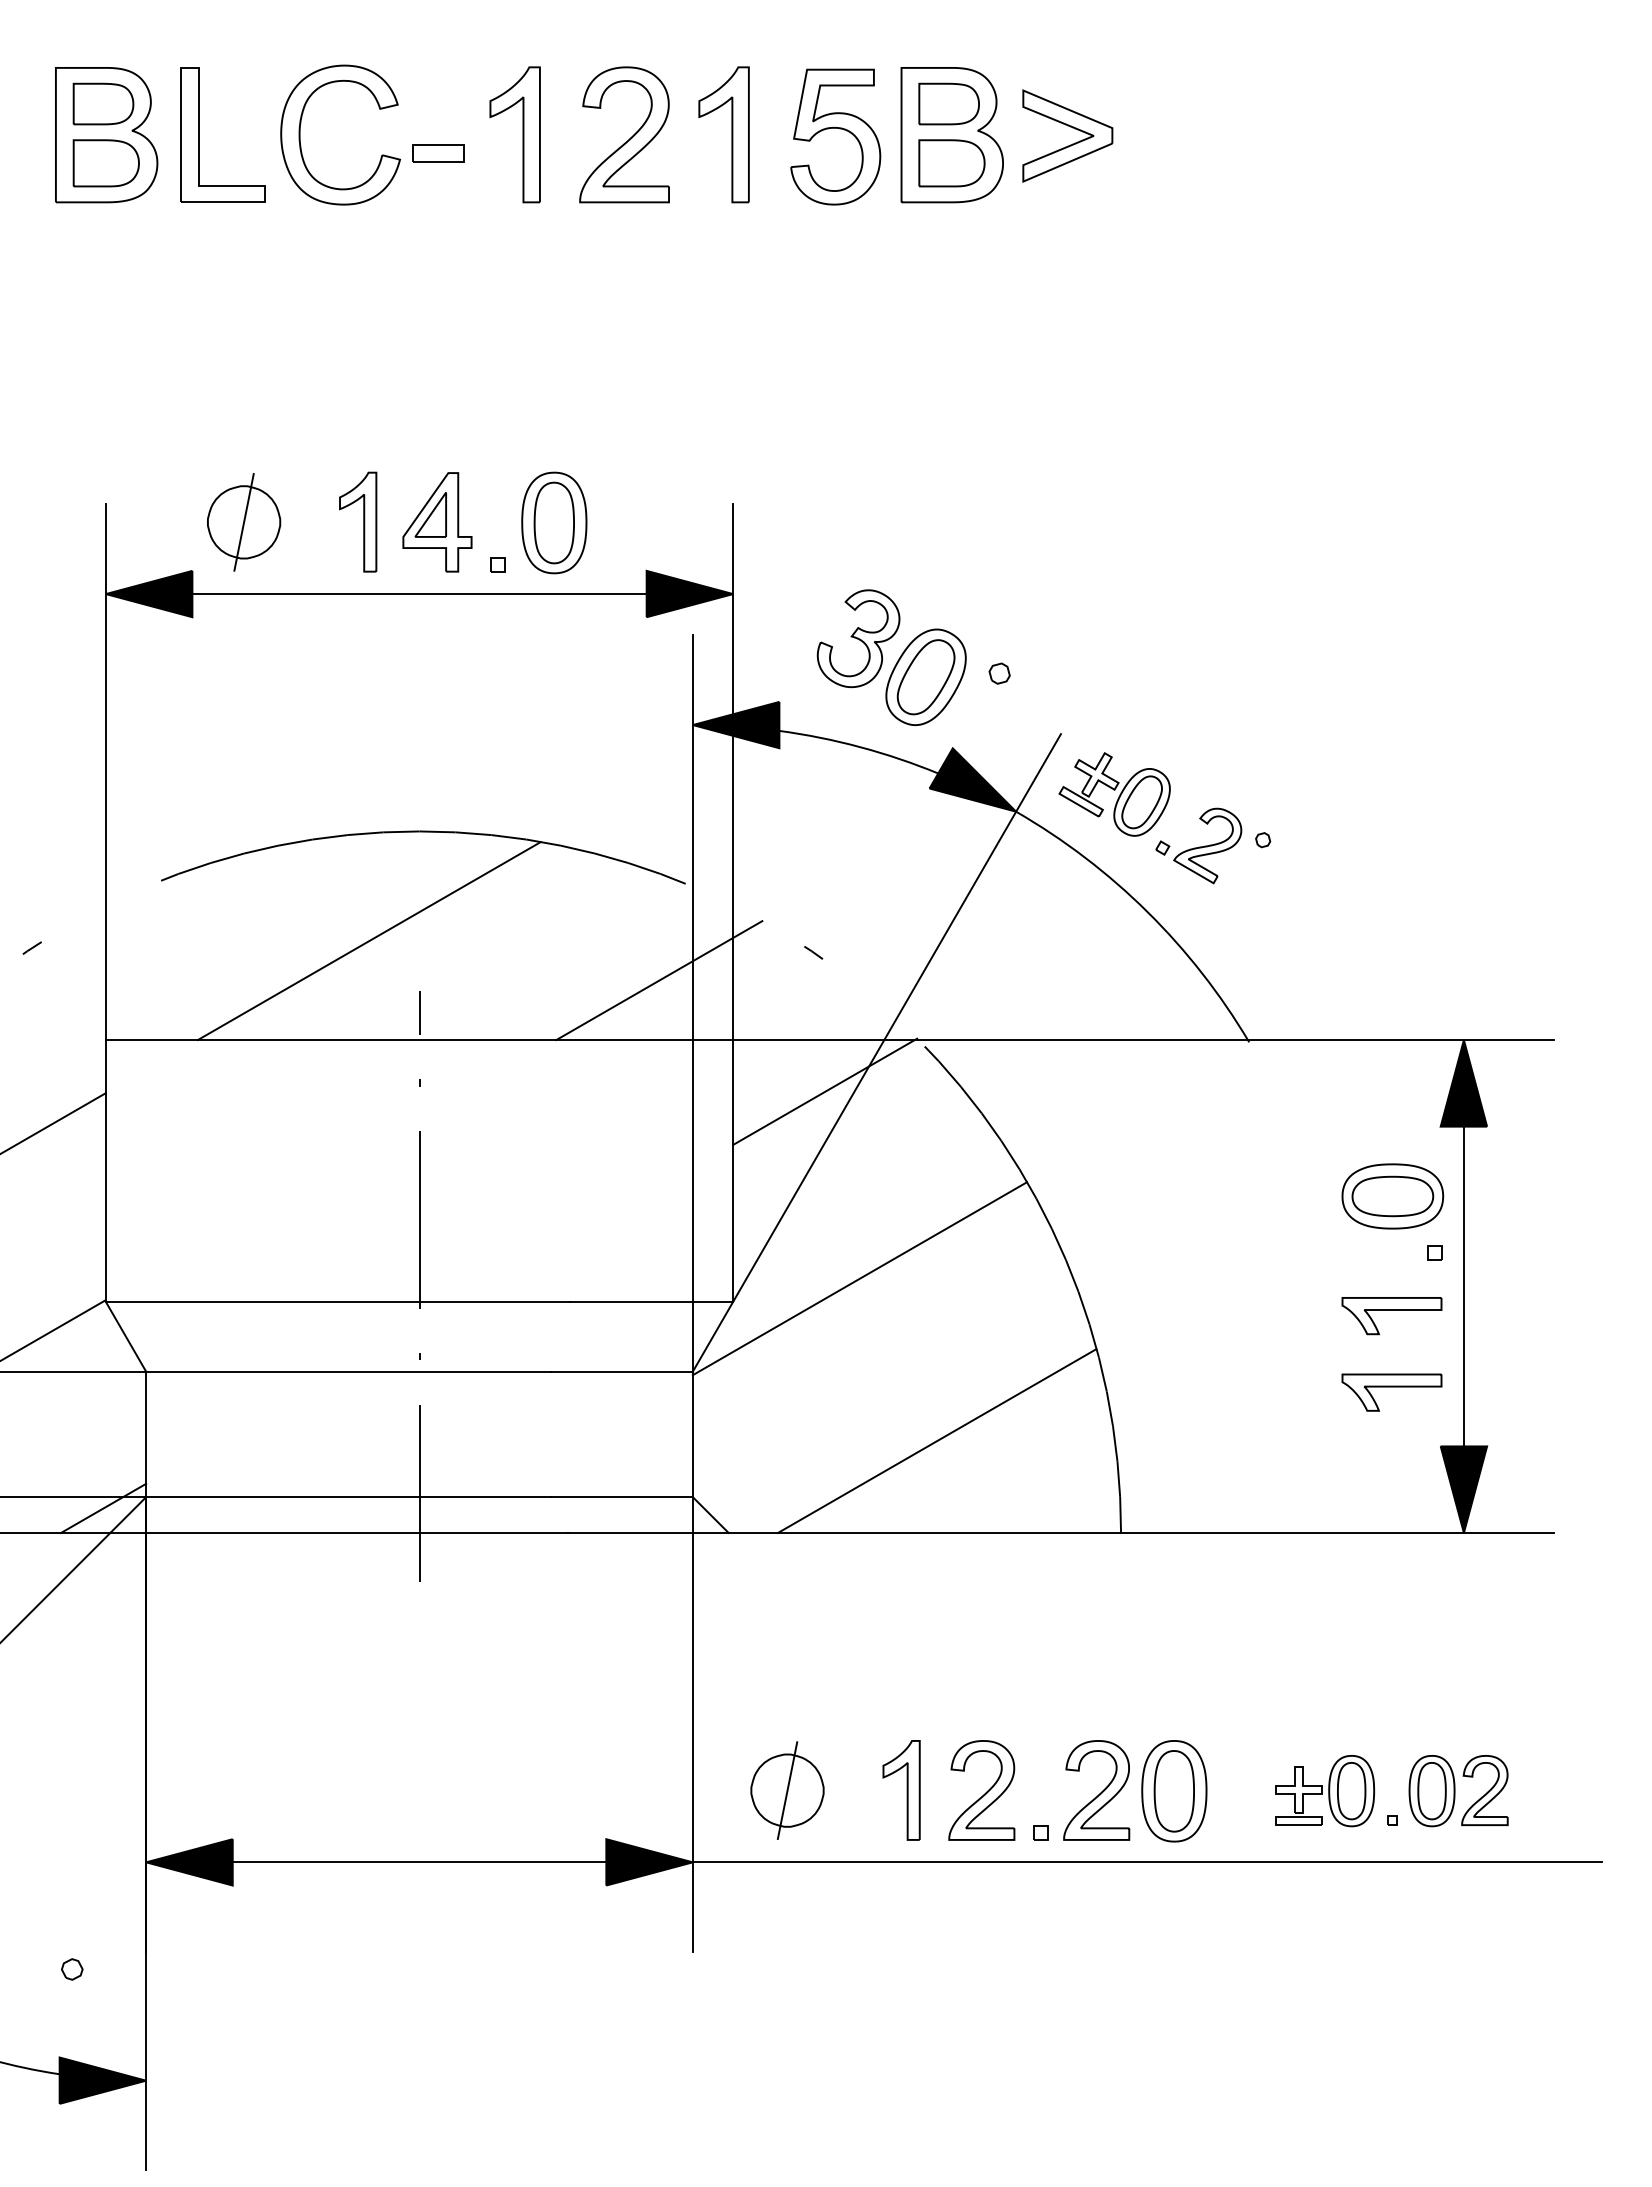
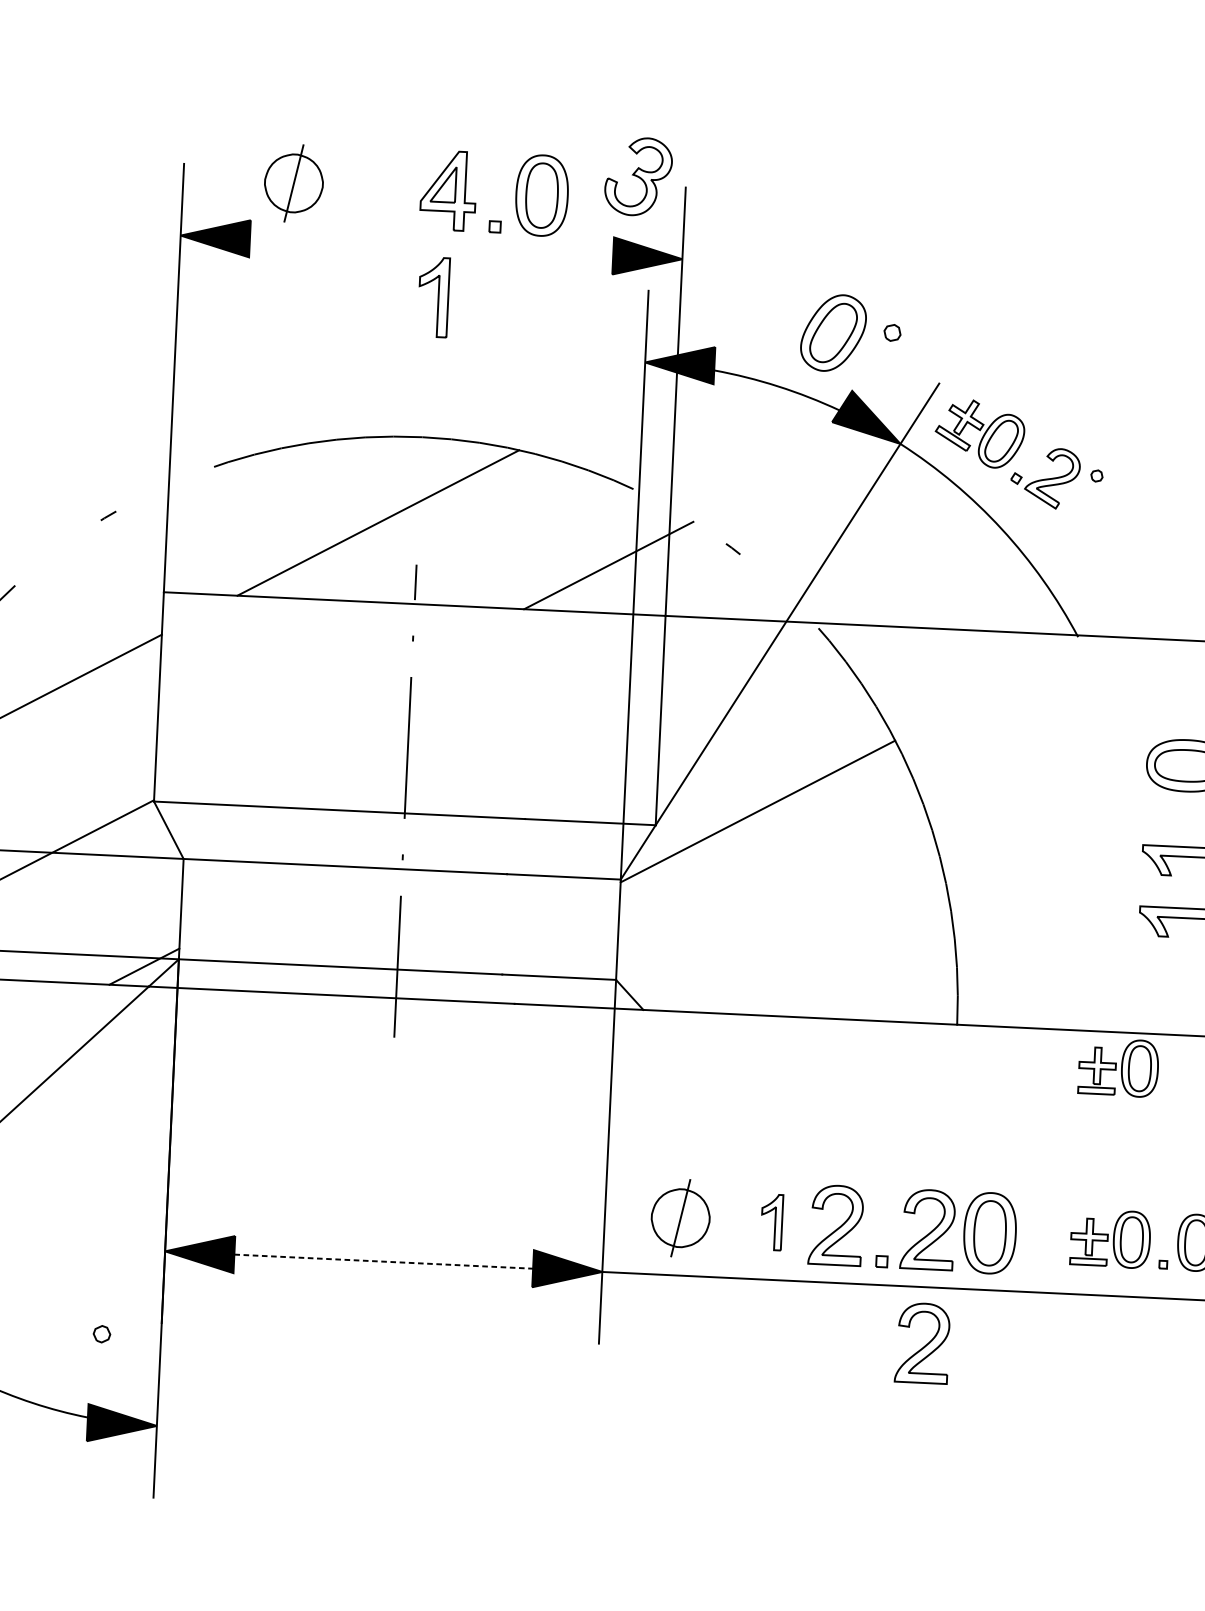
part: (358, 521) -> (434, 296), moved
line: (419, 594) -> (431, 247), removed
part: (858, 638) -> (638, 176), moved
line: (825, 1091) -> (737, 660), removed
line: (936, 1440) -> (813, 943), removed
part: (1325, 1577) -> (1118, 1068), added
part: (901, 1790) -> (771, 1222), size x0.7
line: (419, 1862) -> (383, 1261), solid -> dashed
part: (1096, 1932) -> (922, 1343), added

